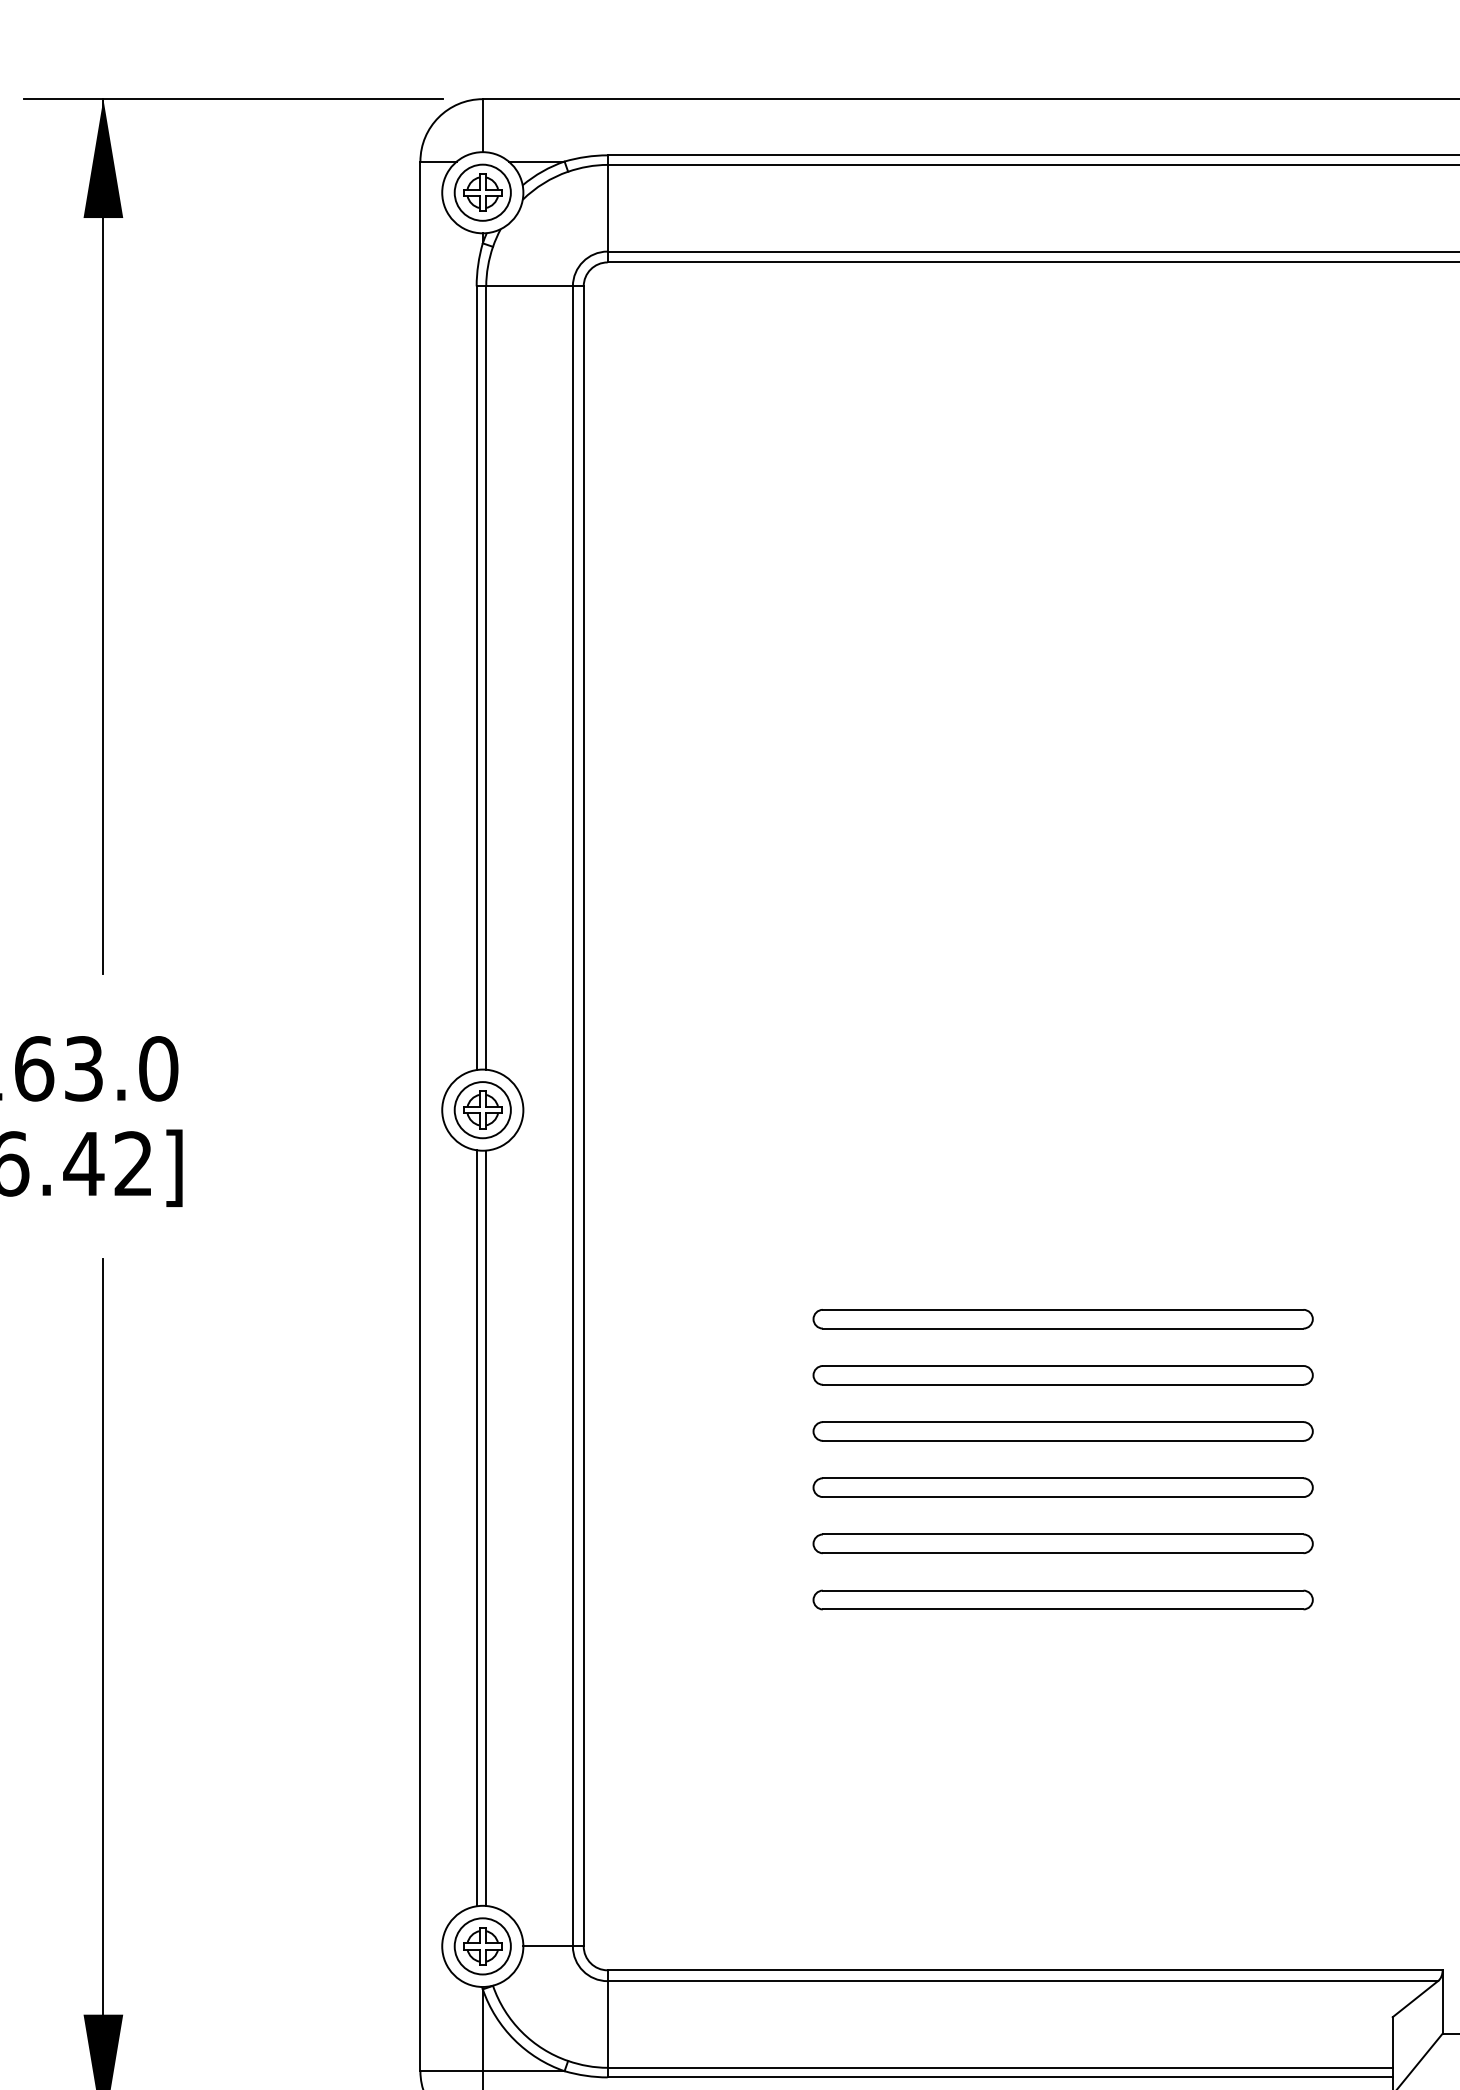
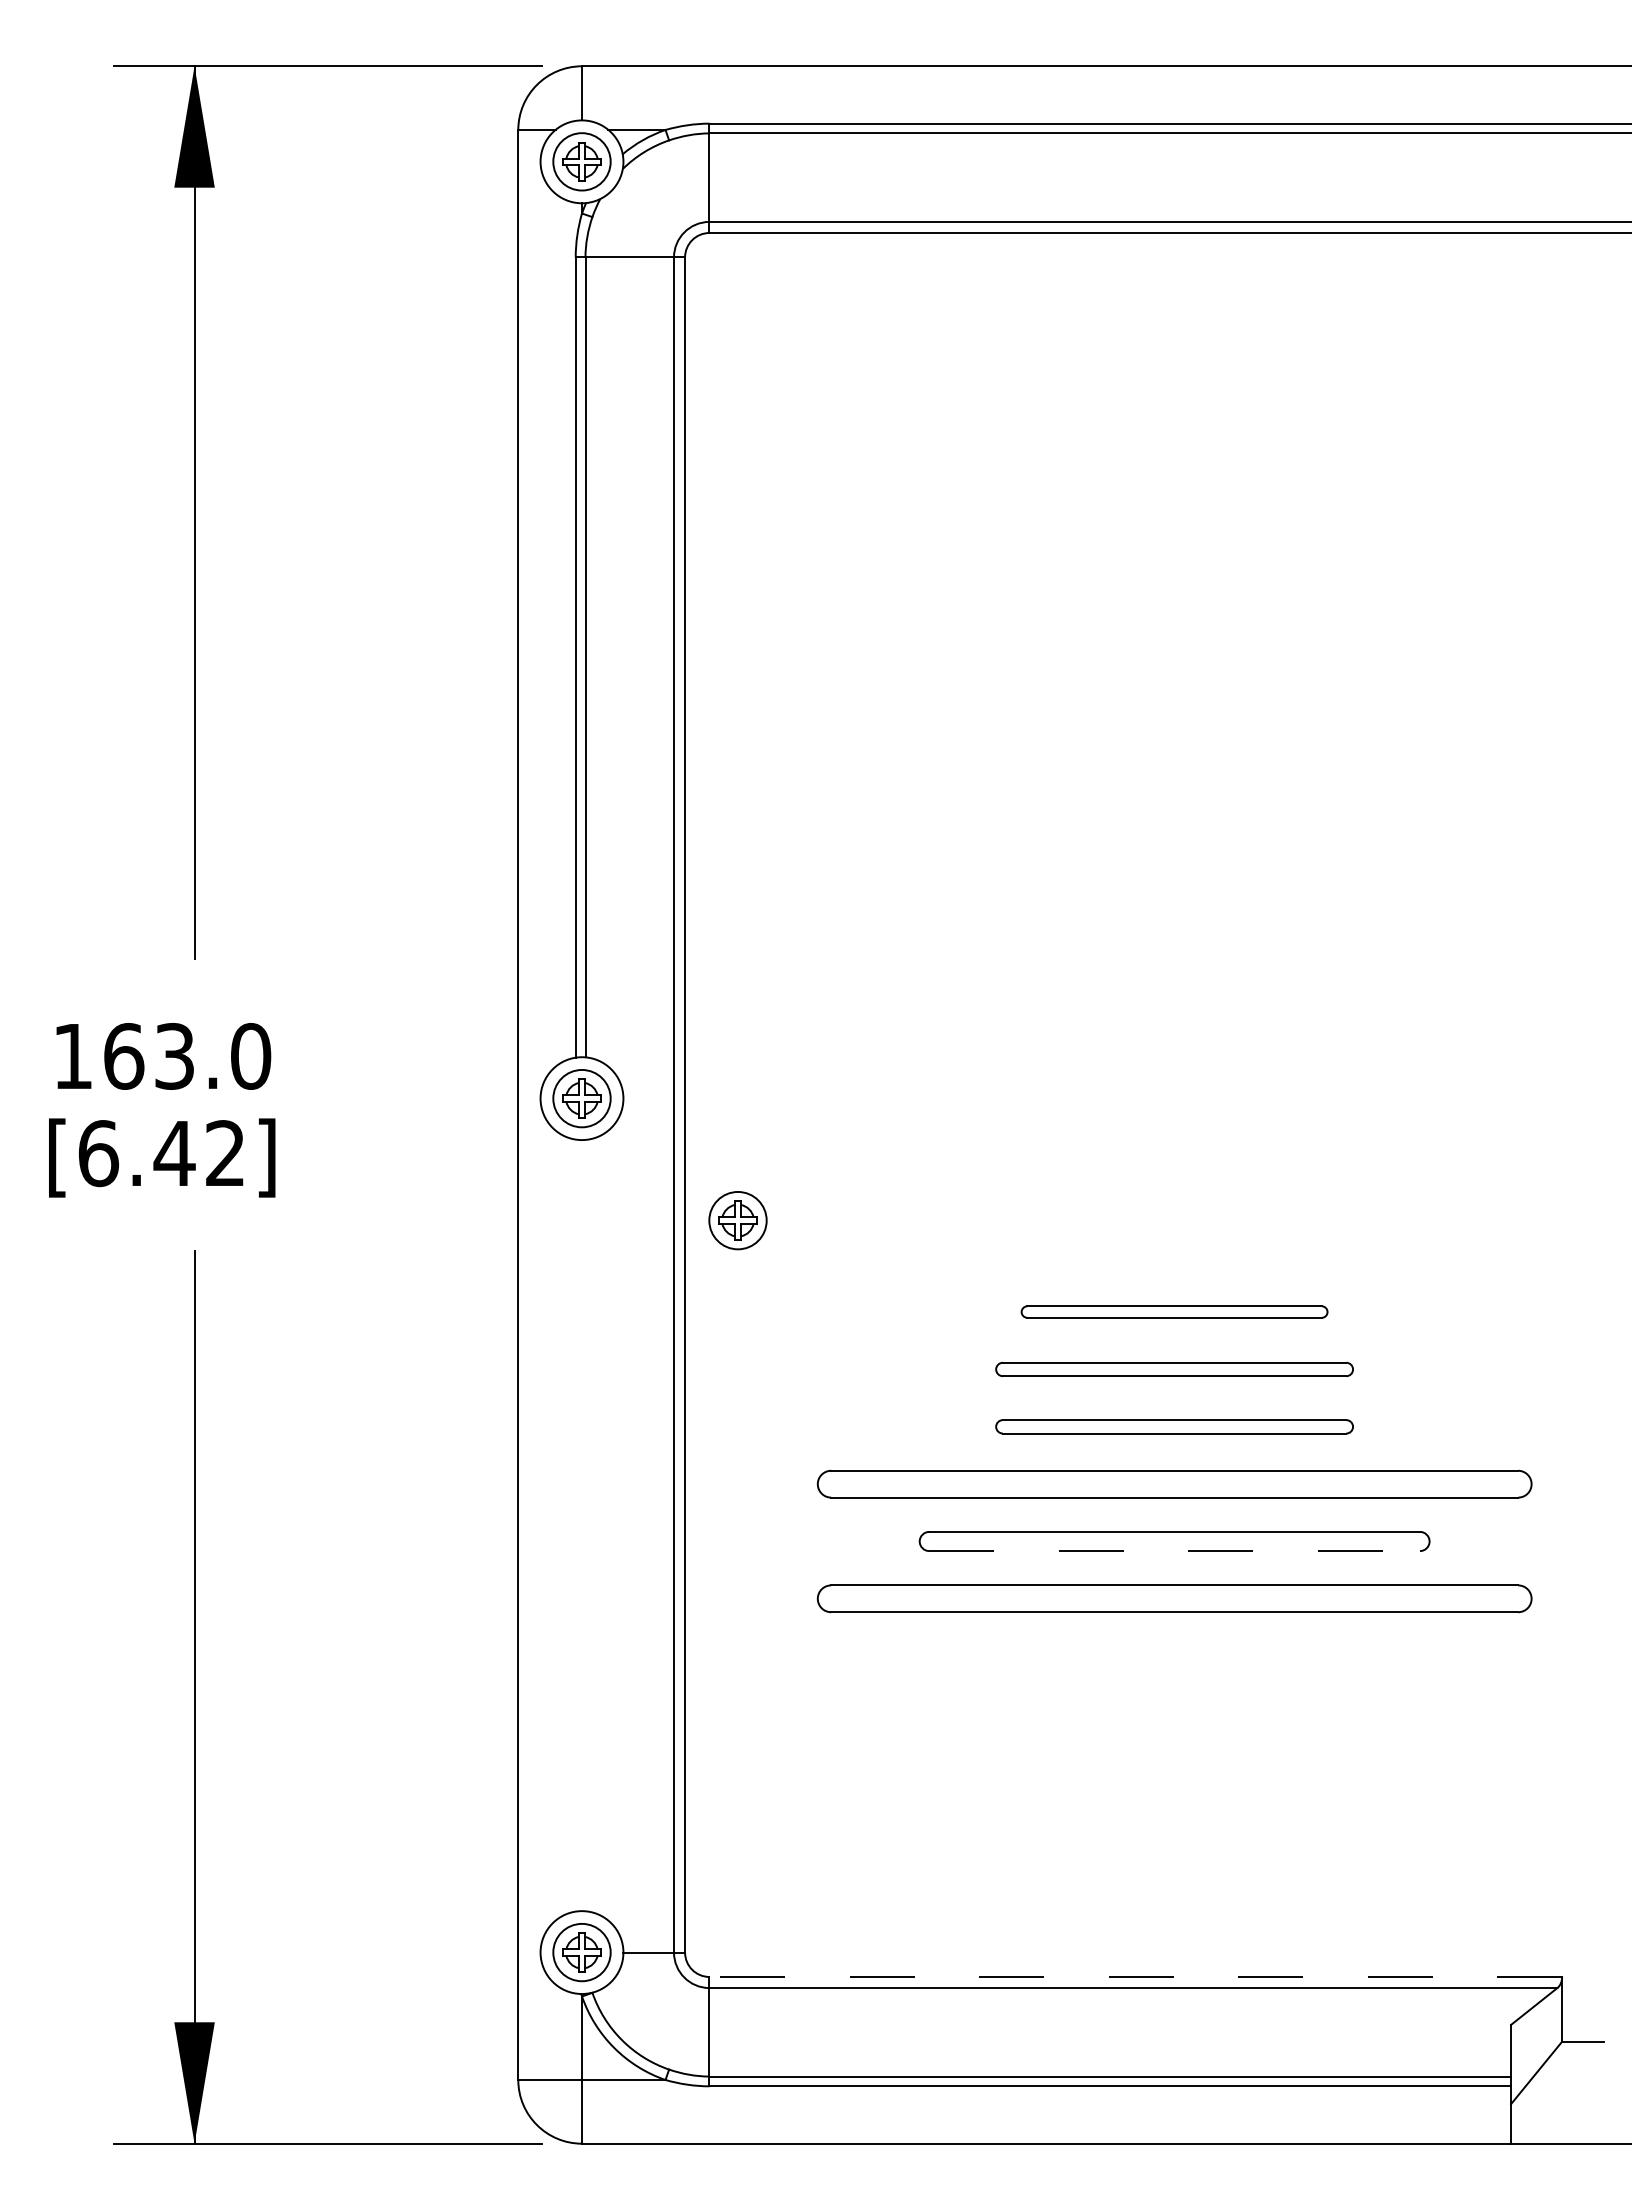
part: (635, 1229) -> (737, 1220), added
part: (1063, 1318) -> (1174, 1311), size x0.6
part: (1063, 1375) -> (1174, 1369), size x0.7
part: (1063, 1431) -> (1174, 1426), size x0.7
part: (1063, 1487) -> (1174, 1483), size x1.4
line: (476, 1528) -> (575, 1525), removed
line: (486, 1528) -> (585, 1525), removed
line: (1064, 1553) -> (1175, 1551), solid -> dashed
part: (1063, 1599) -> (1174, 1598), size x1.4
line: (1024, 1969) -> (1135, 1976), solid -> dashed

